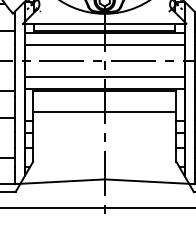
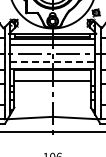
line: (104, 77) -> (52, 62), solid -> dashed

